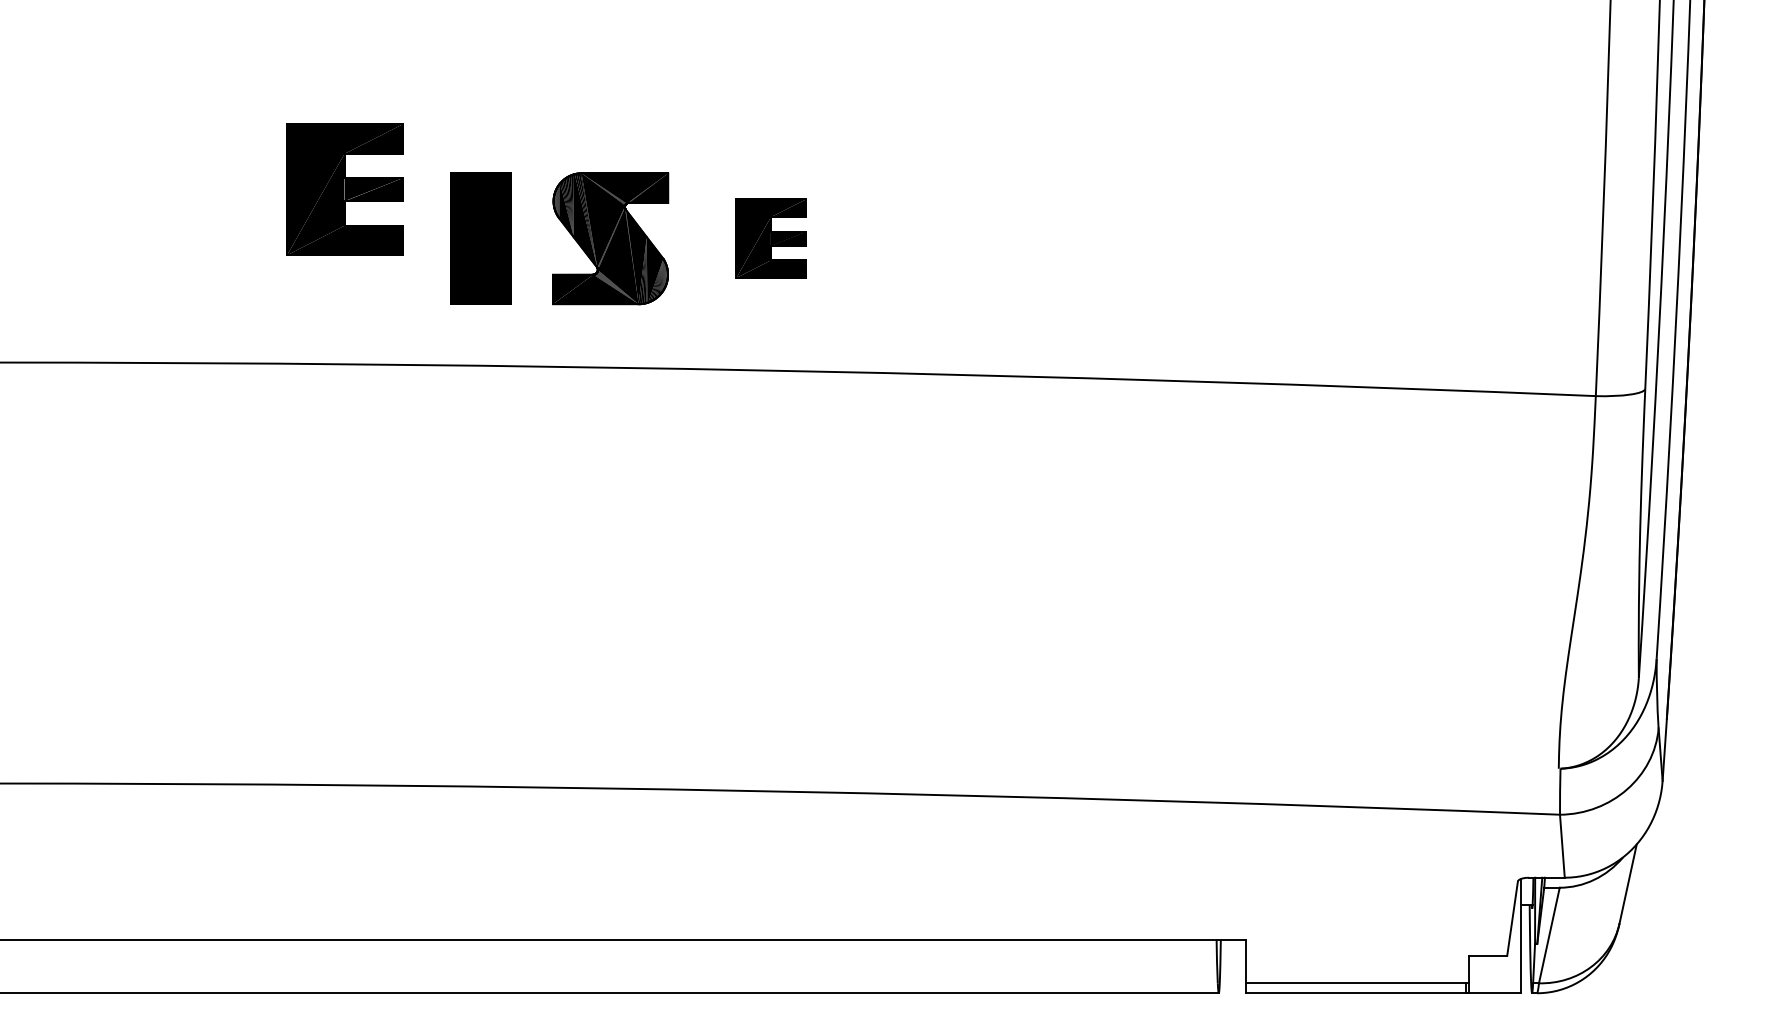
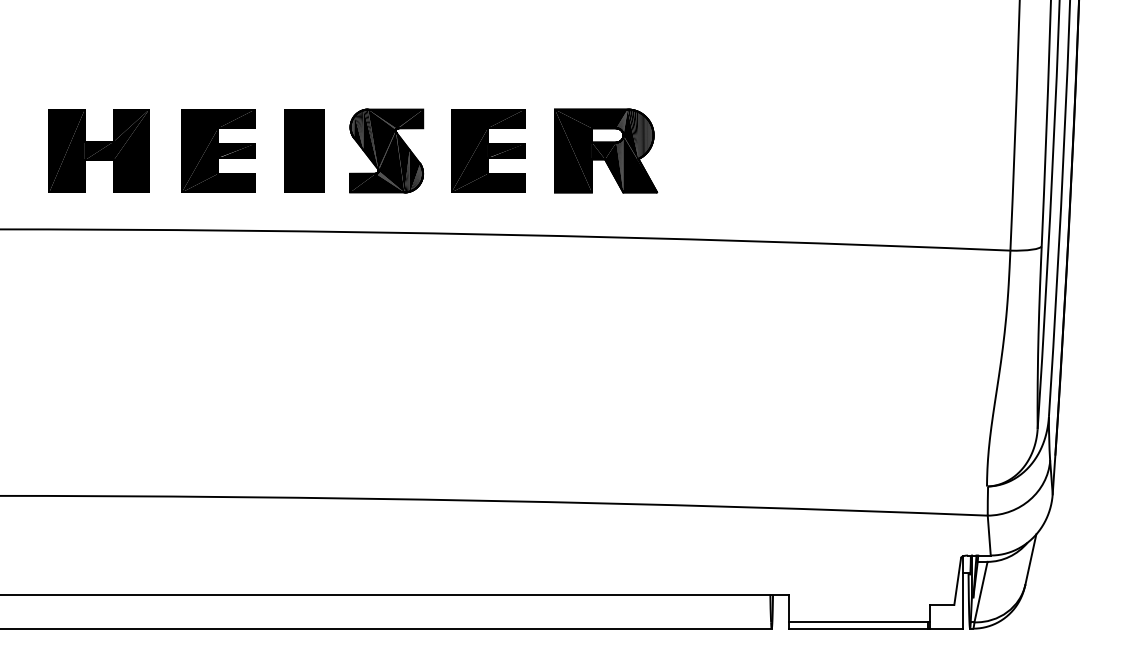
part: (344, 188) -> (218, 150), moved
part: (155, 237) -> (98, 150), added
part: (771, 237) -> (488, 150), size x1.67
part: (957, 237) -> (606, 150), added

